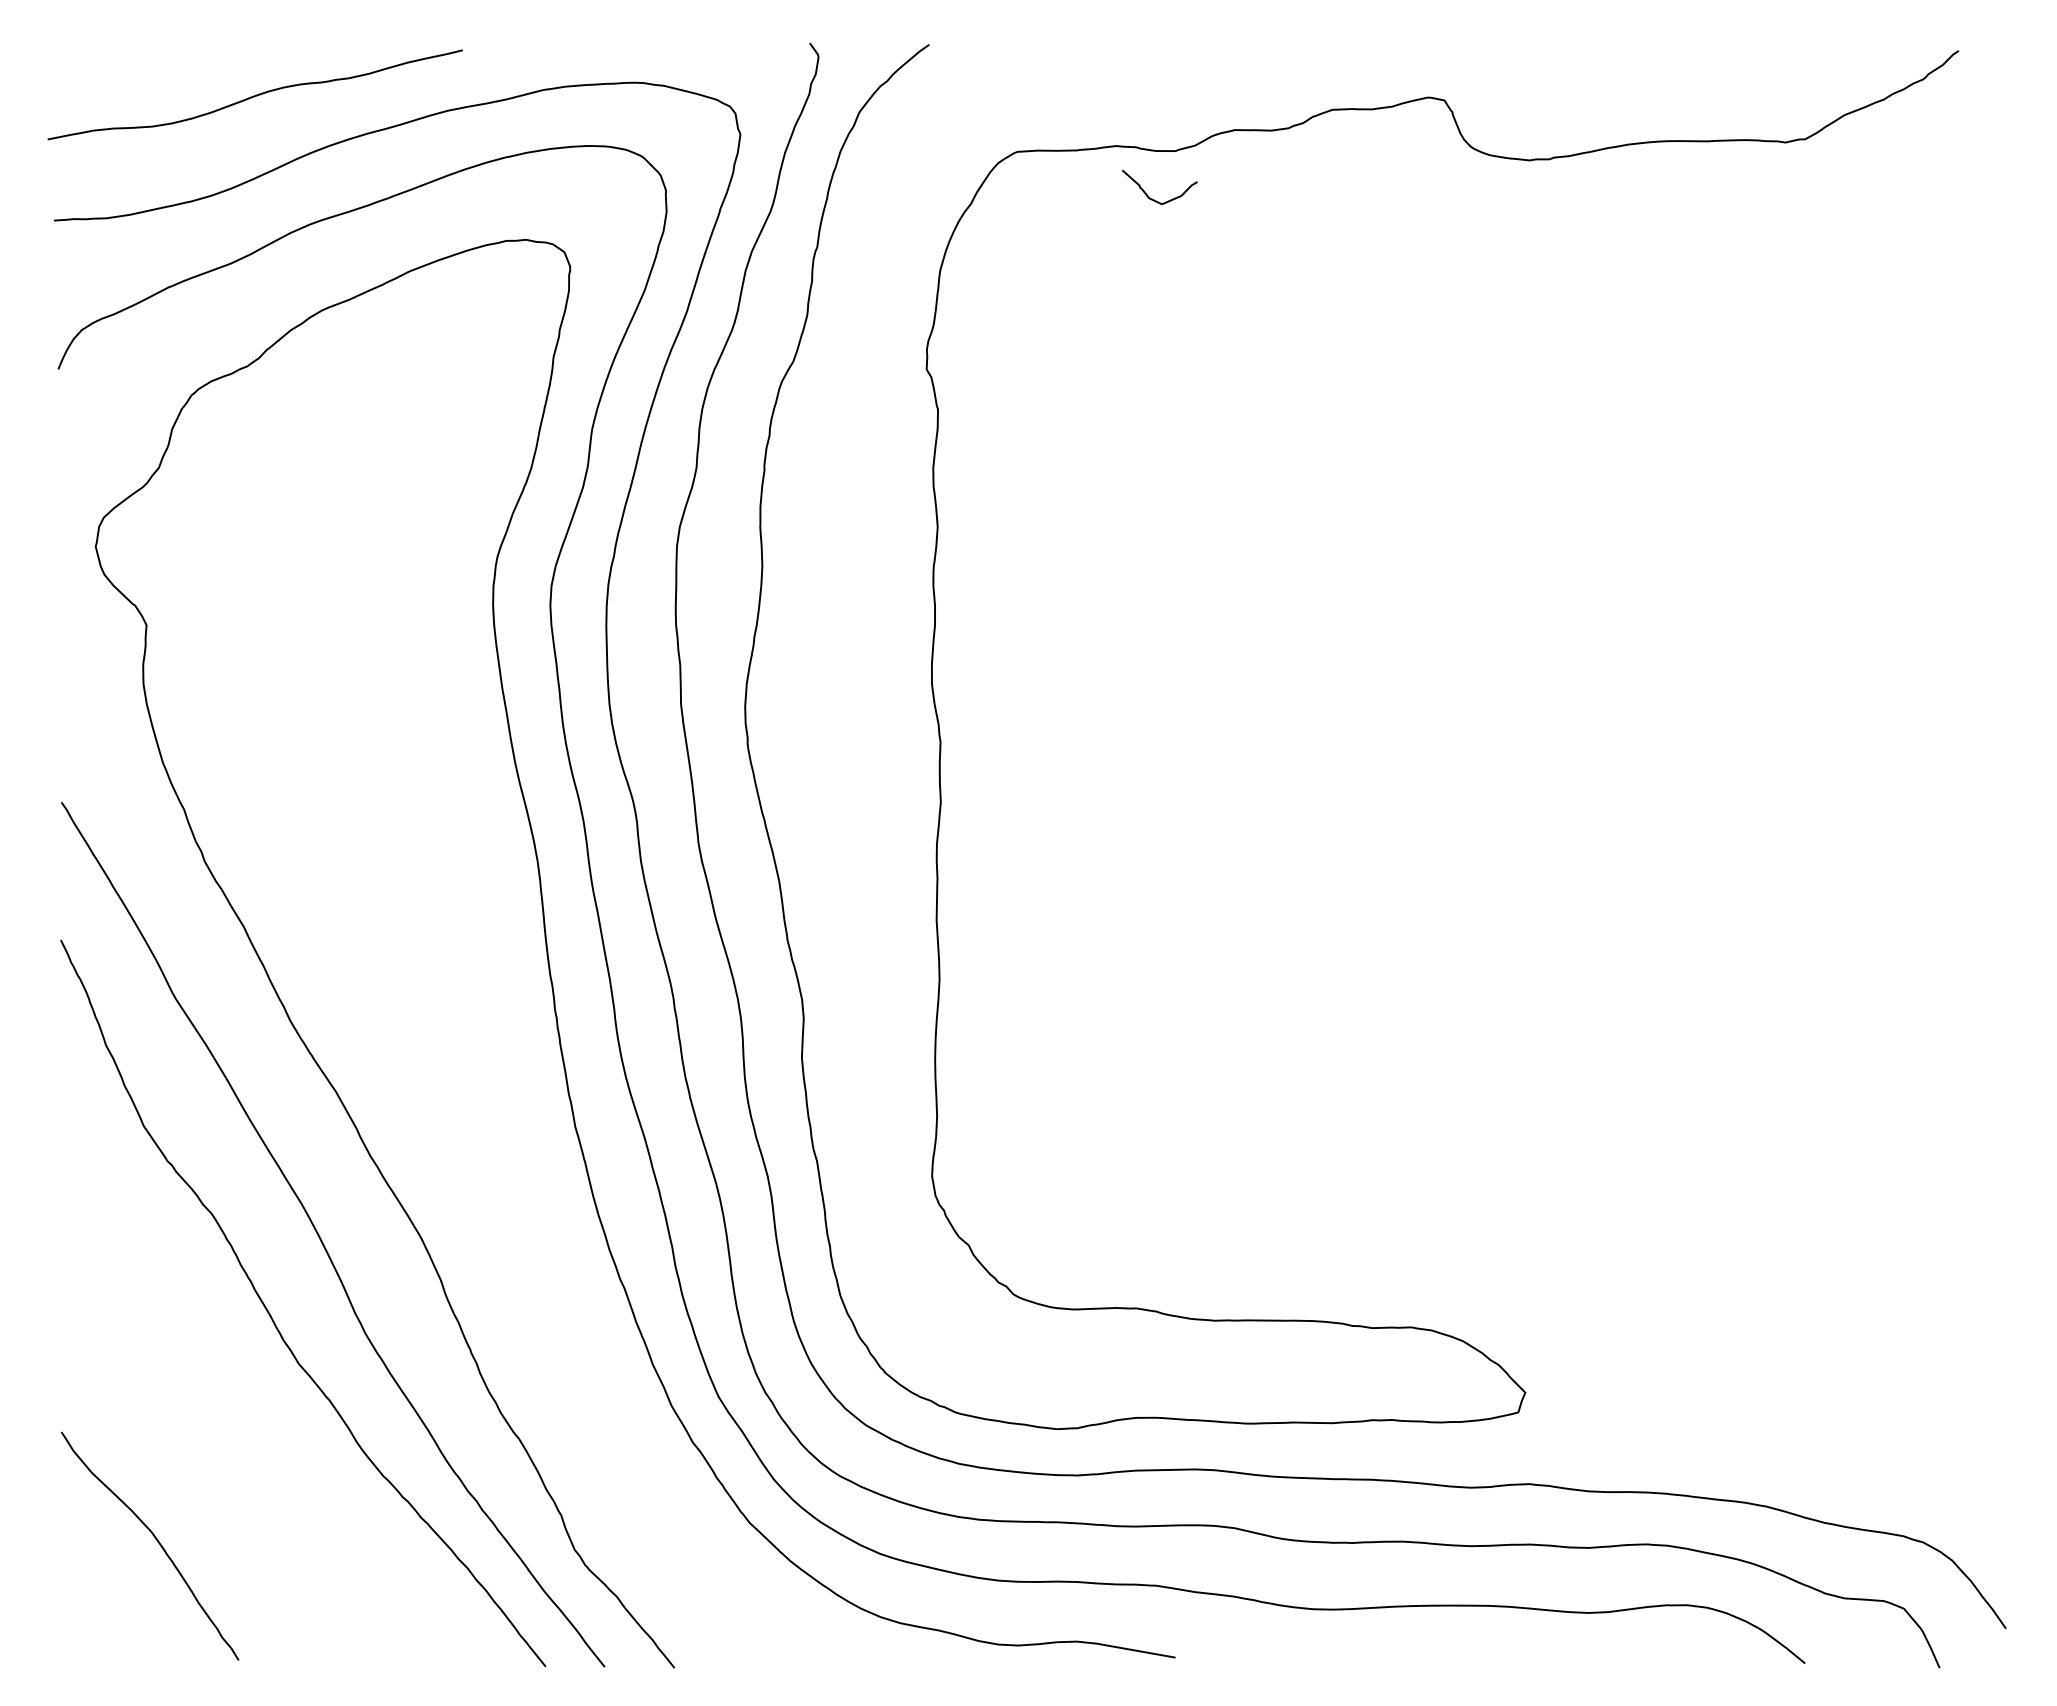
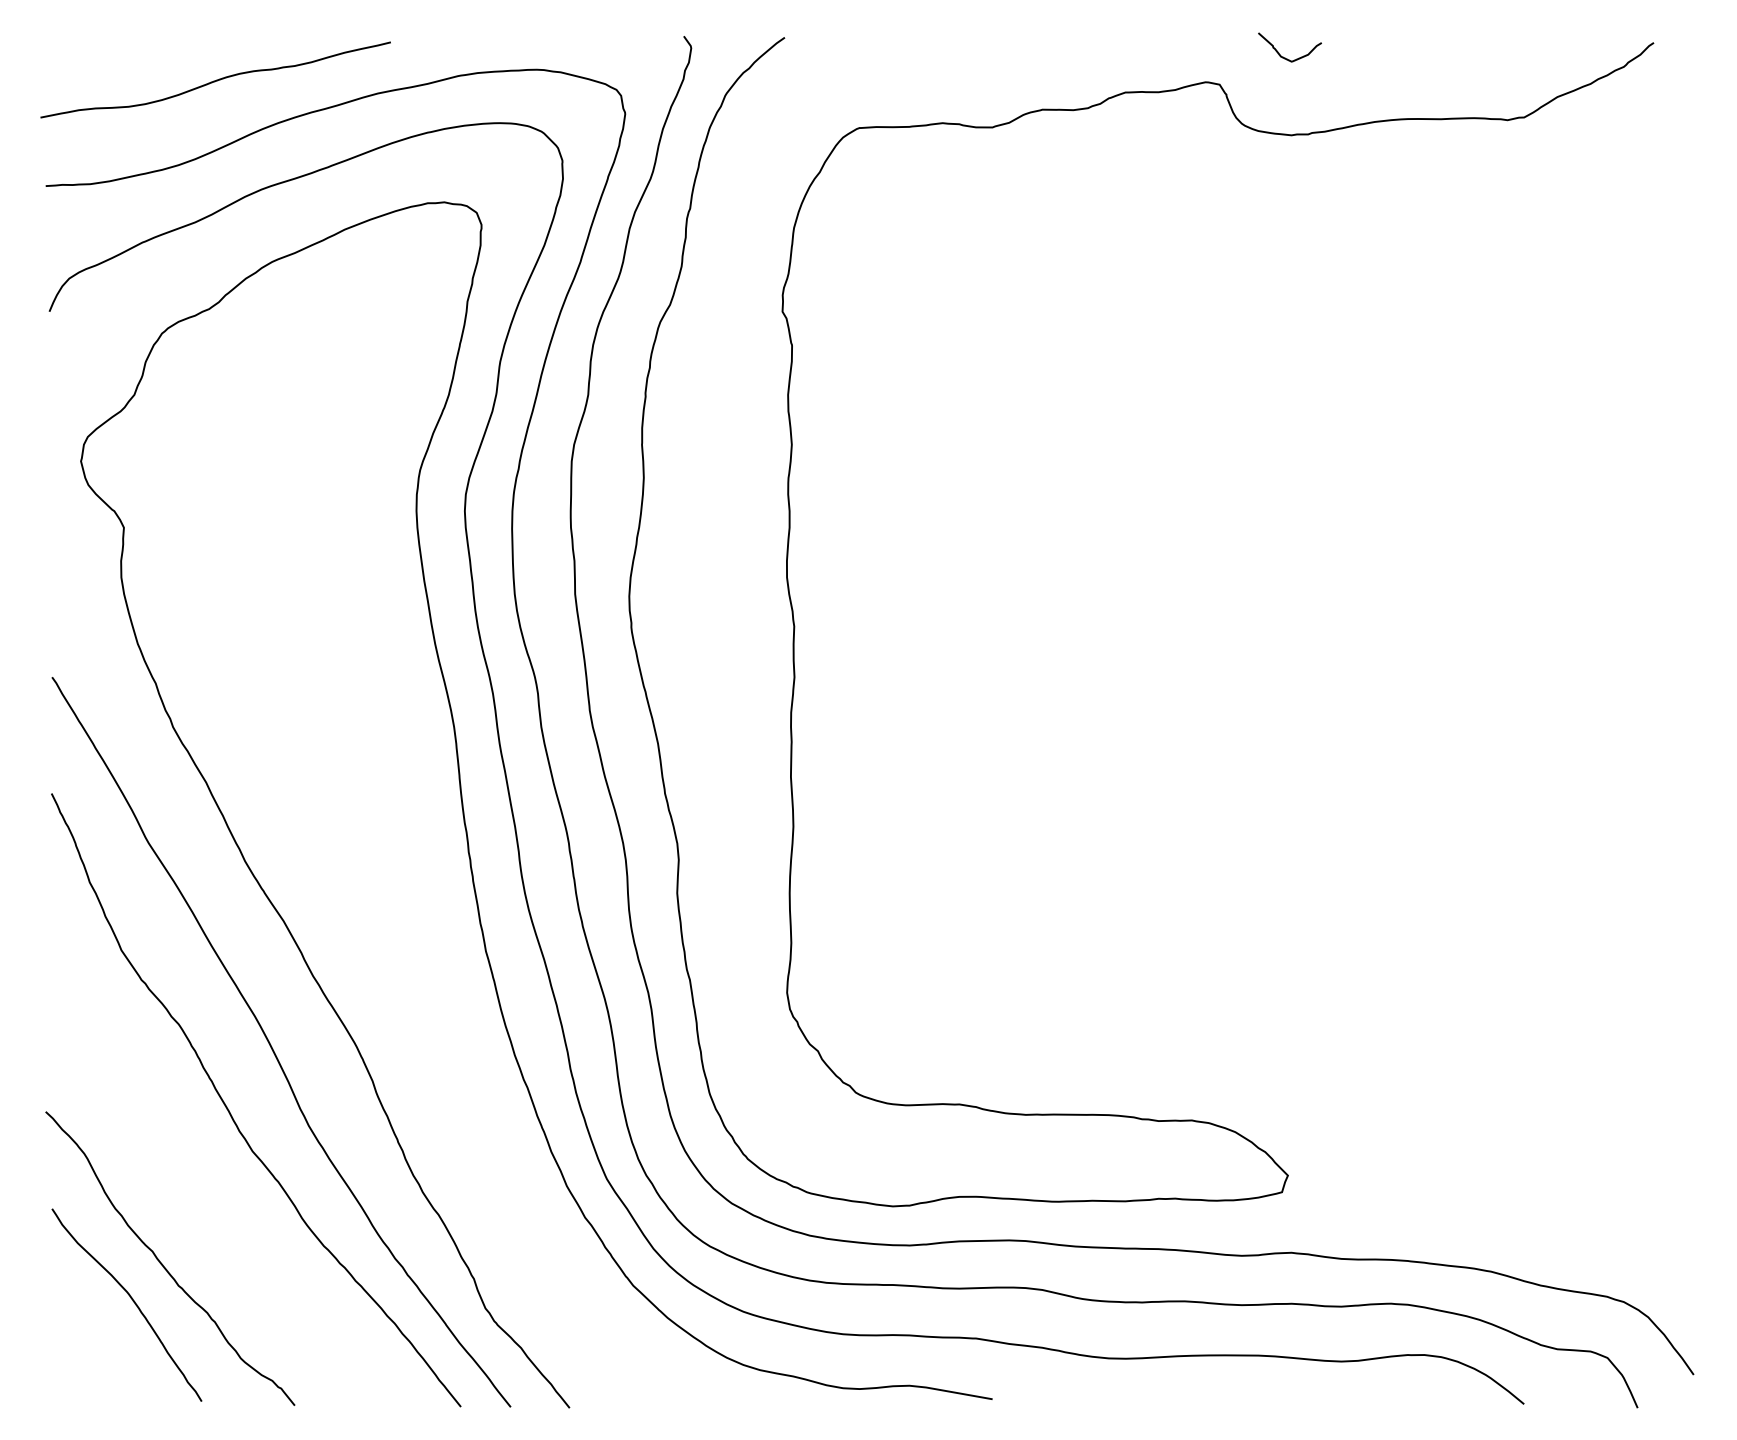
curve: (1152, 198) -> (1283, 56), moved
curve: (193, 1498) -> (163, 1264), added

